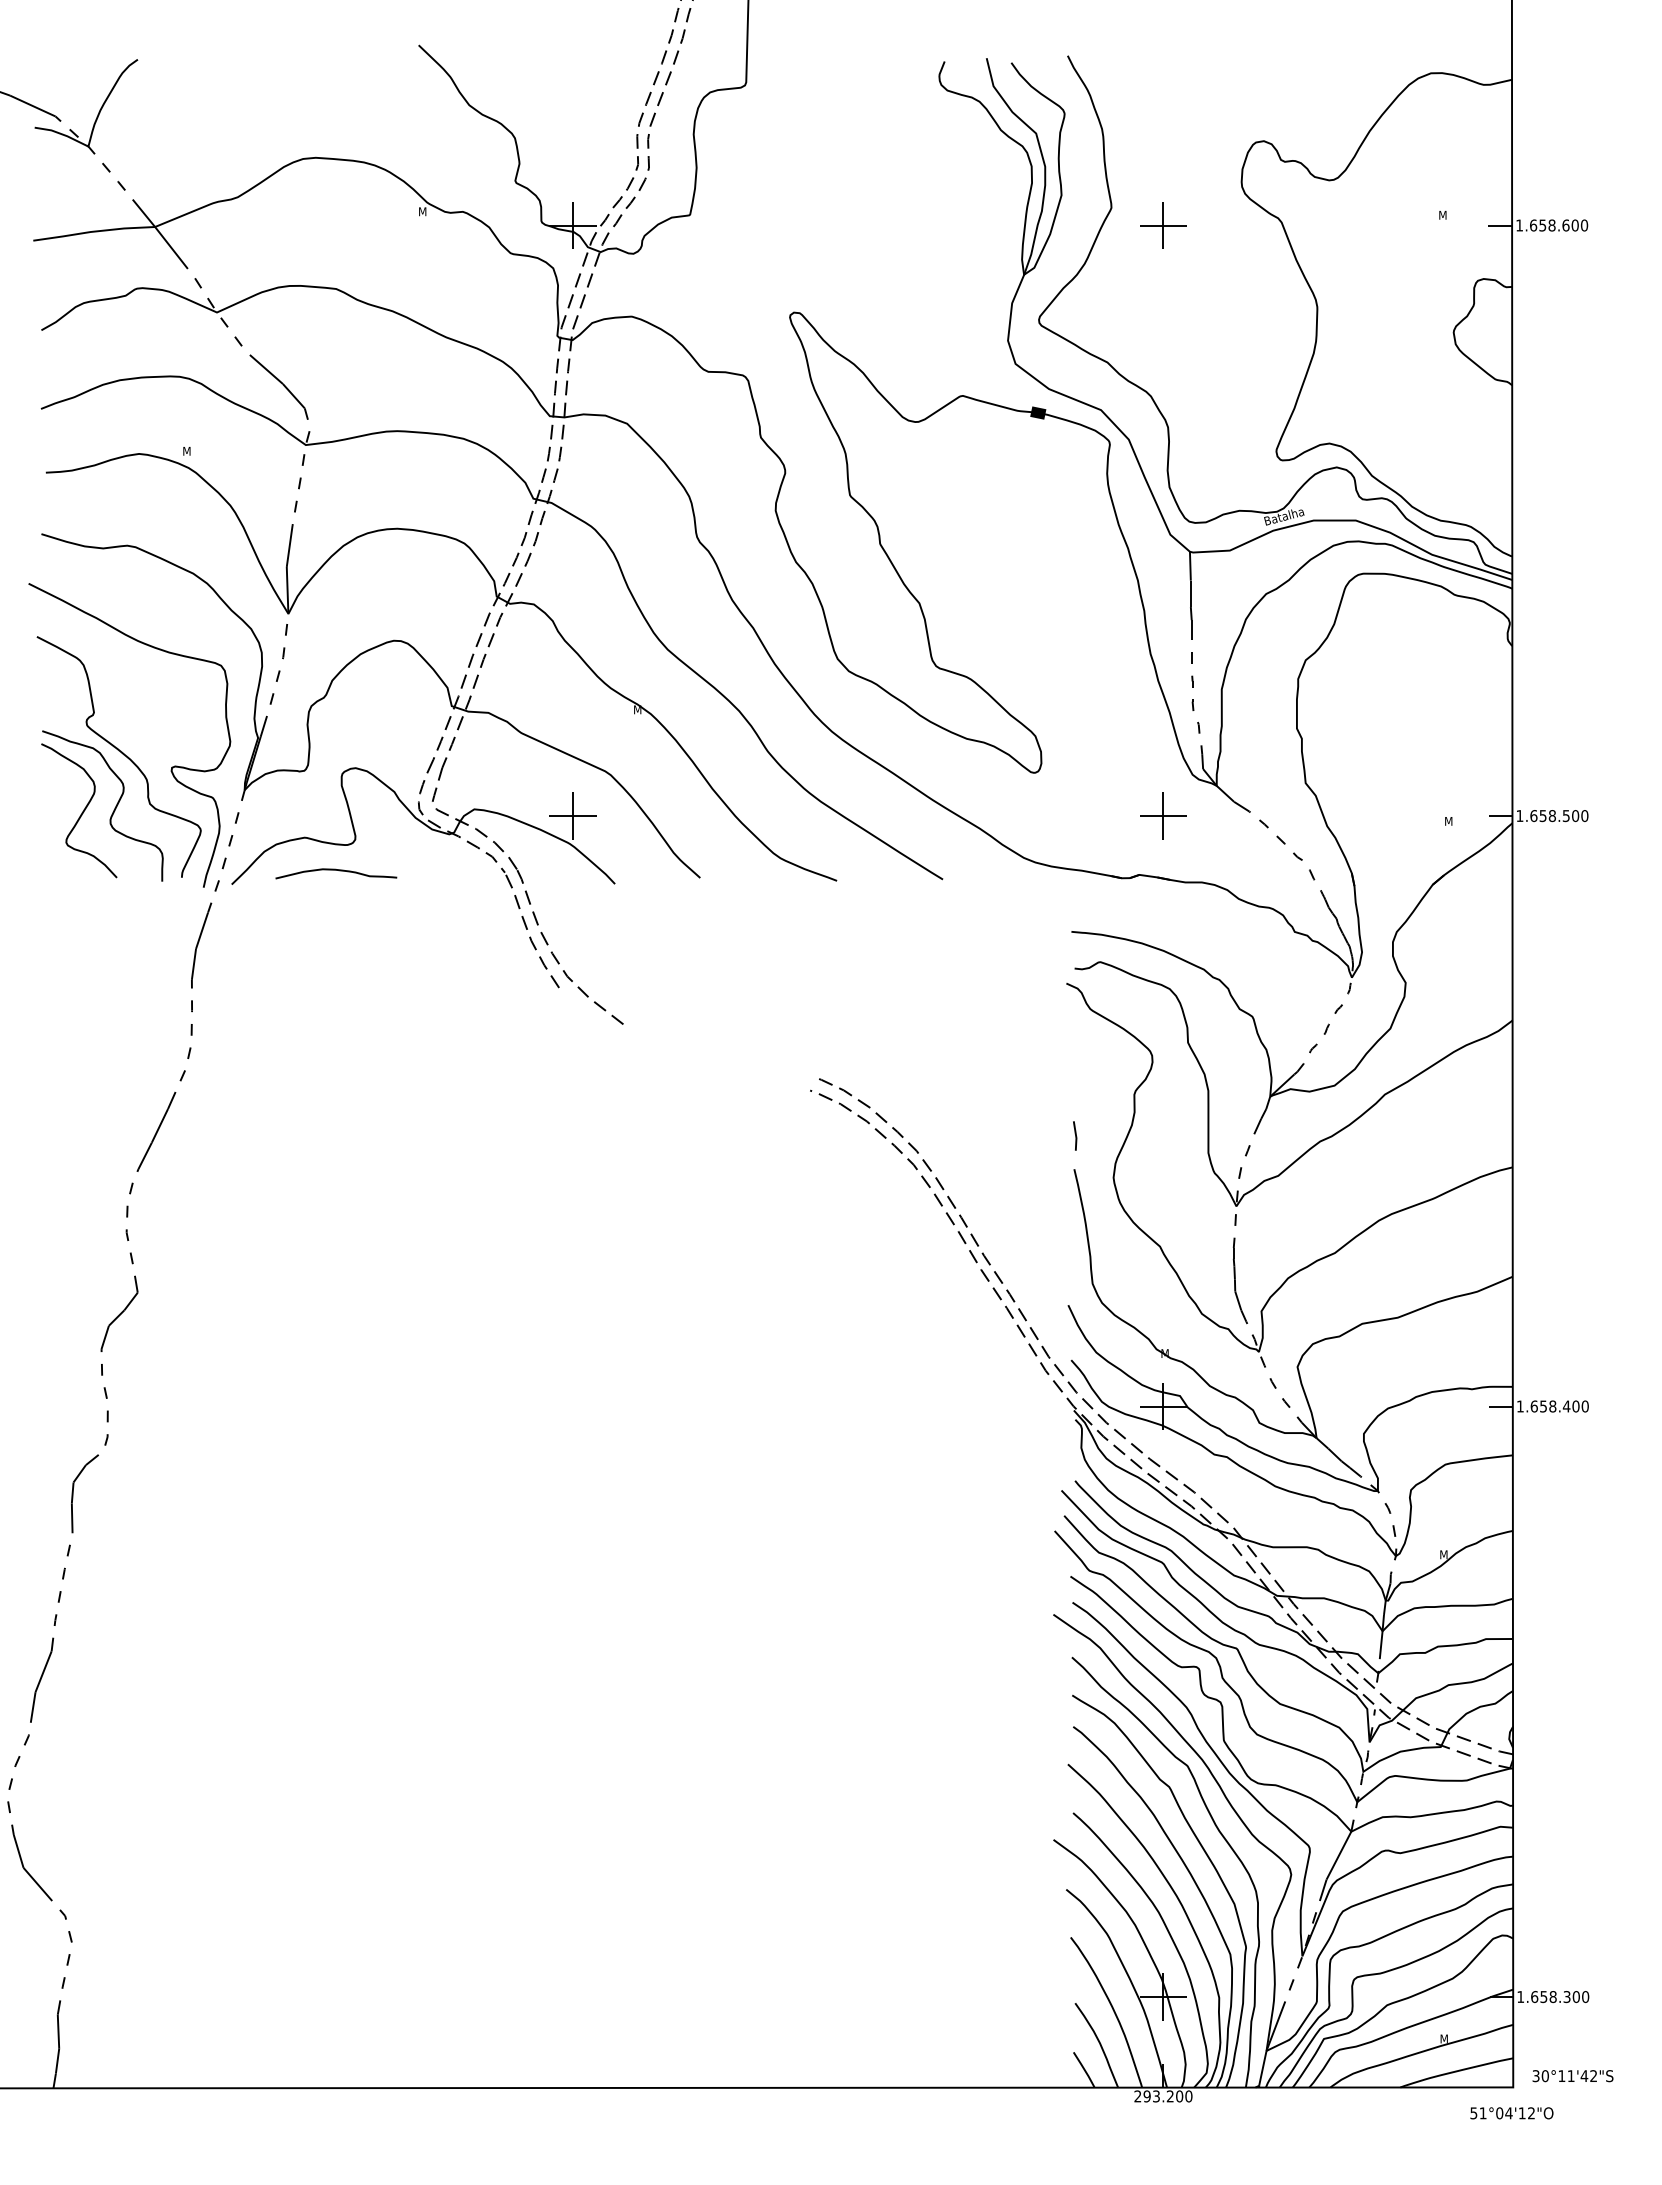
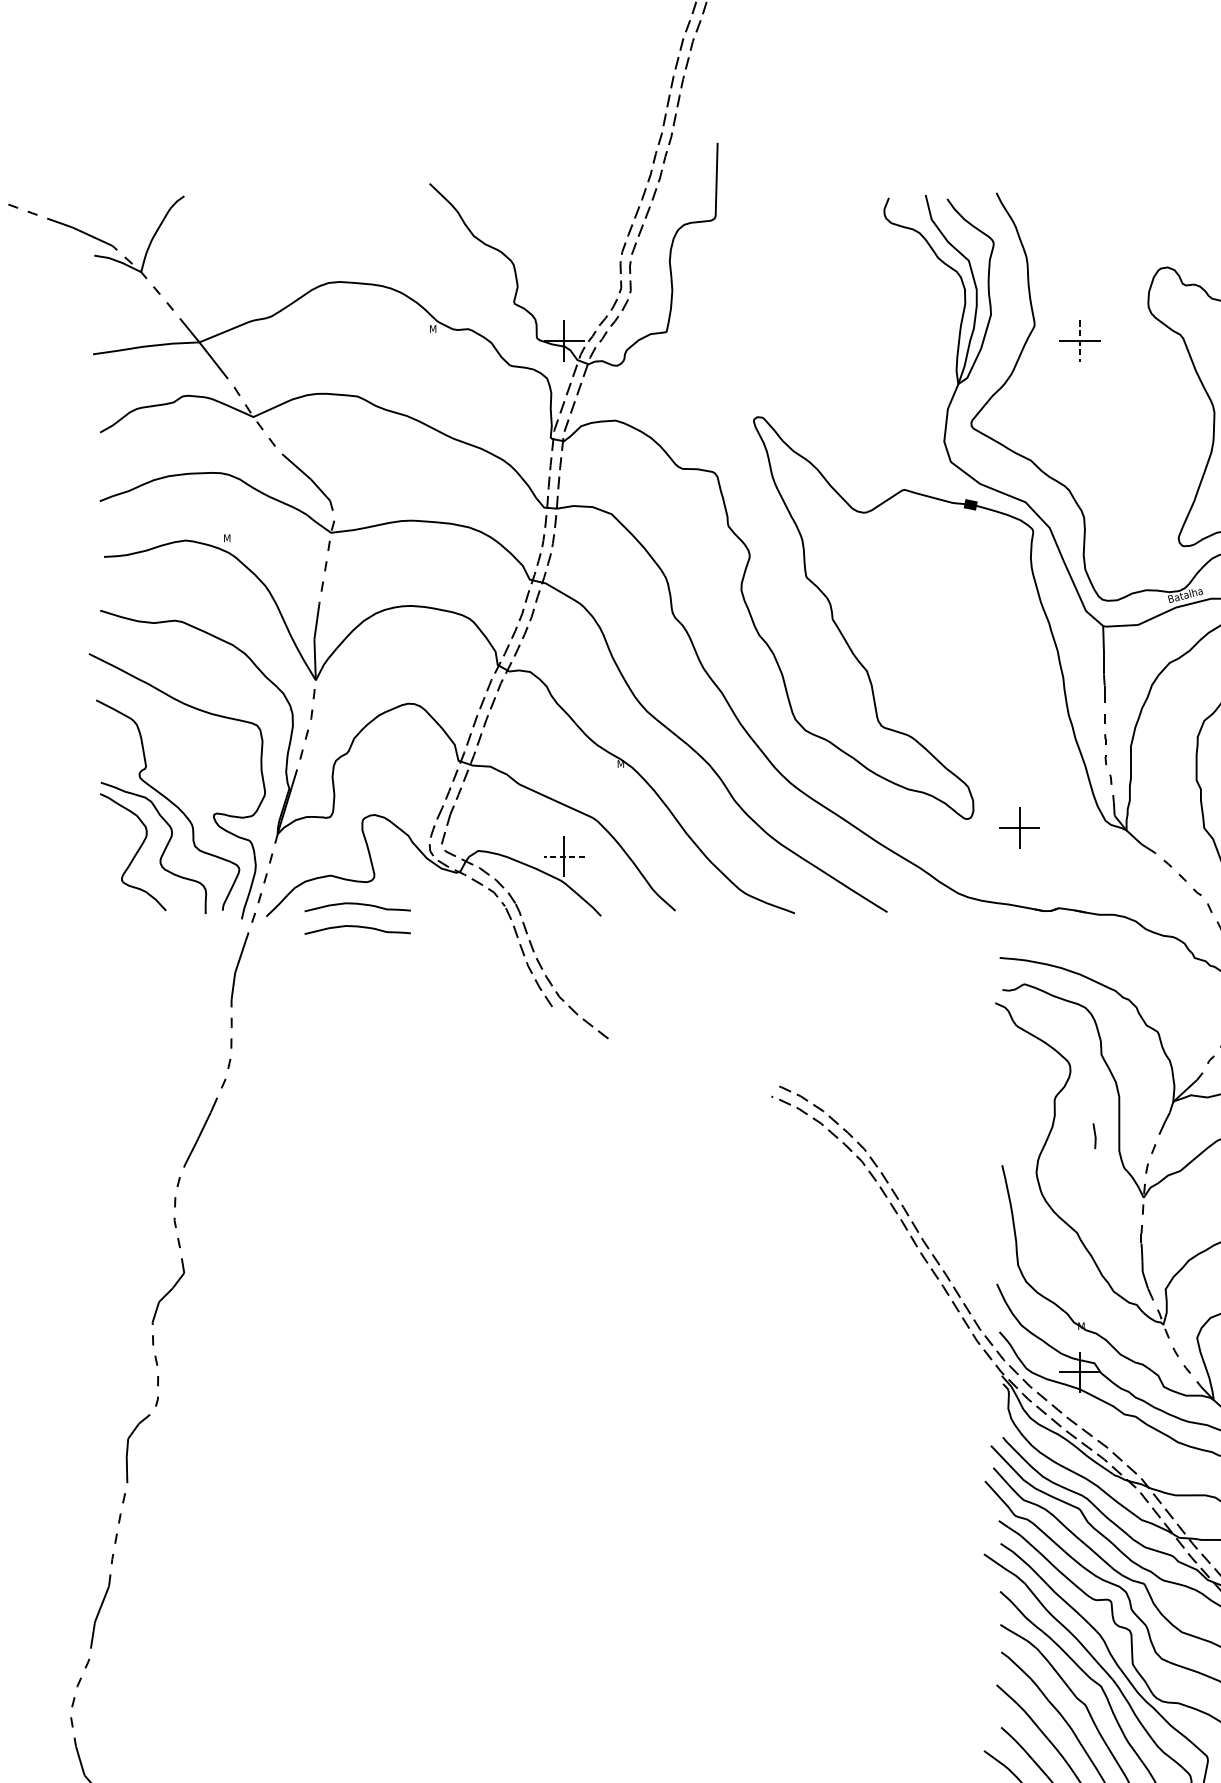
line: (1163, 225) -> (1080, 341), solid -> dashed
part: (1163, 815) -> (1019, 827), moved
line: (572, 816) -> (563, 857), solid -> dashed
curve: (336, 896) -> (357, 927), added
line: (1075, 1135) -> (1094, 1135), moved

